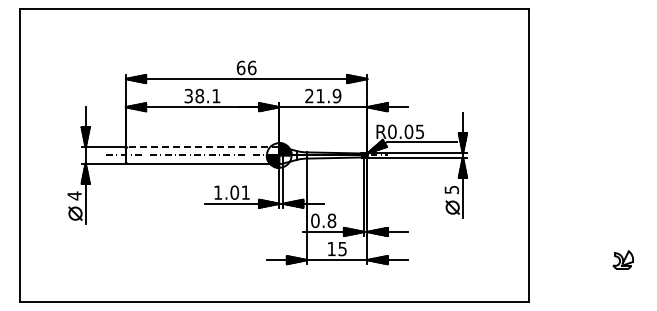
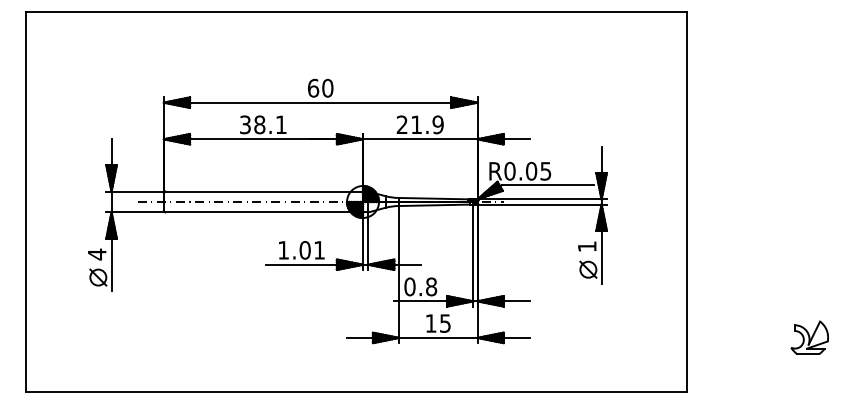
text: (252, 67) -> (328, 87), 66 -> 60
line: (202, 147) -> (263, 191), dashed -> solid
text: (451, 189) -> (586, 246), 5 -> 1
part: (623, 259) -> (810, 337), size x1.43

